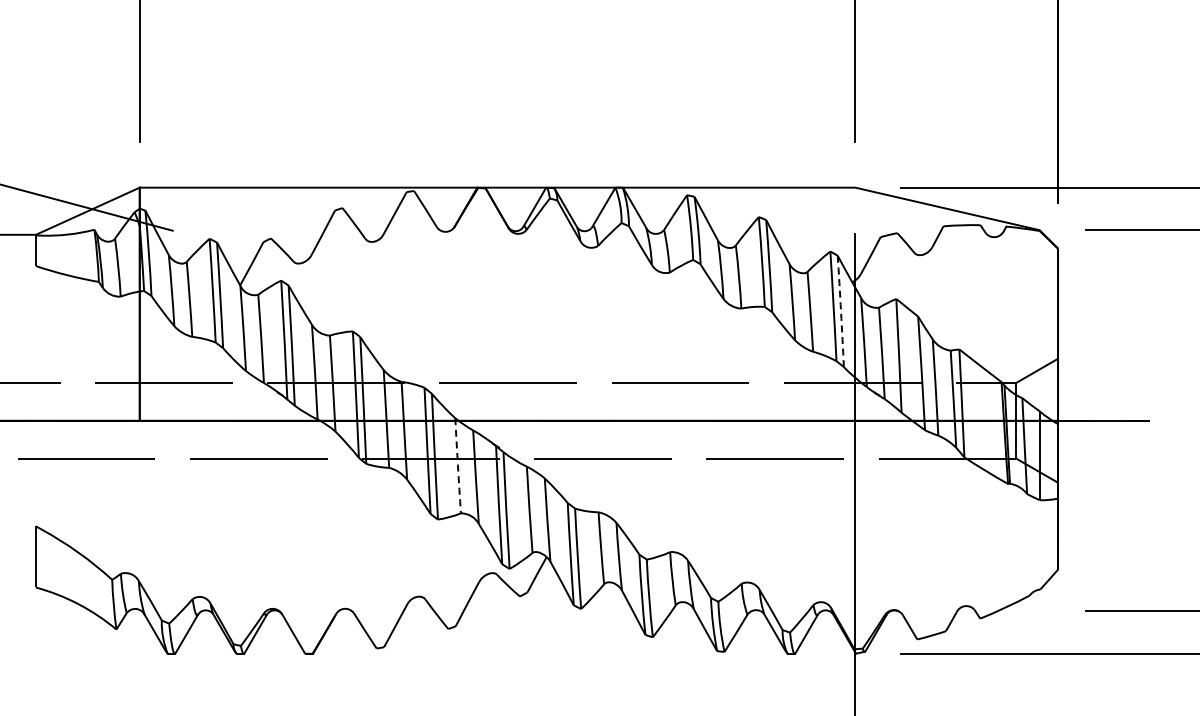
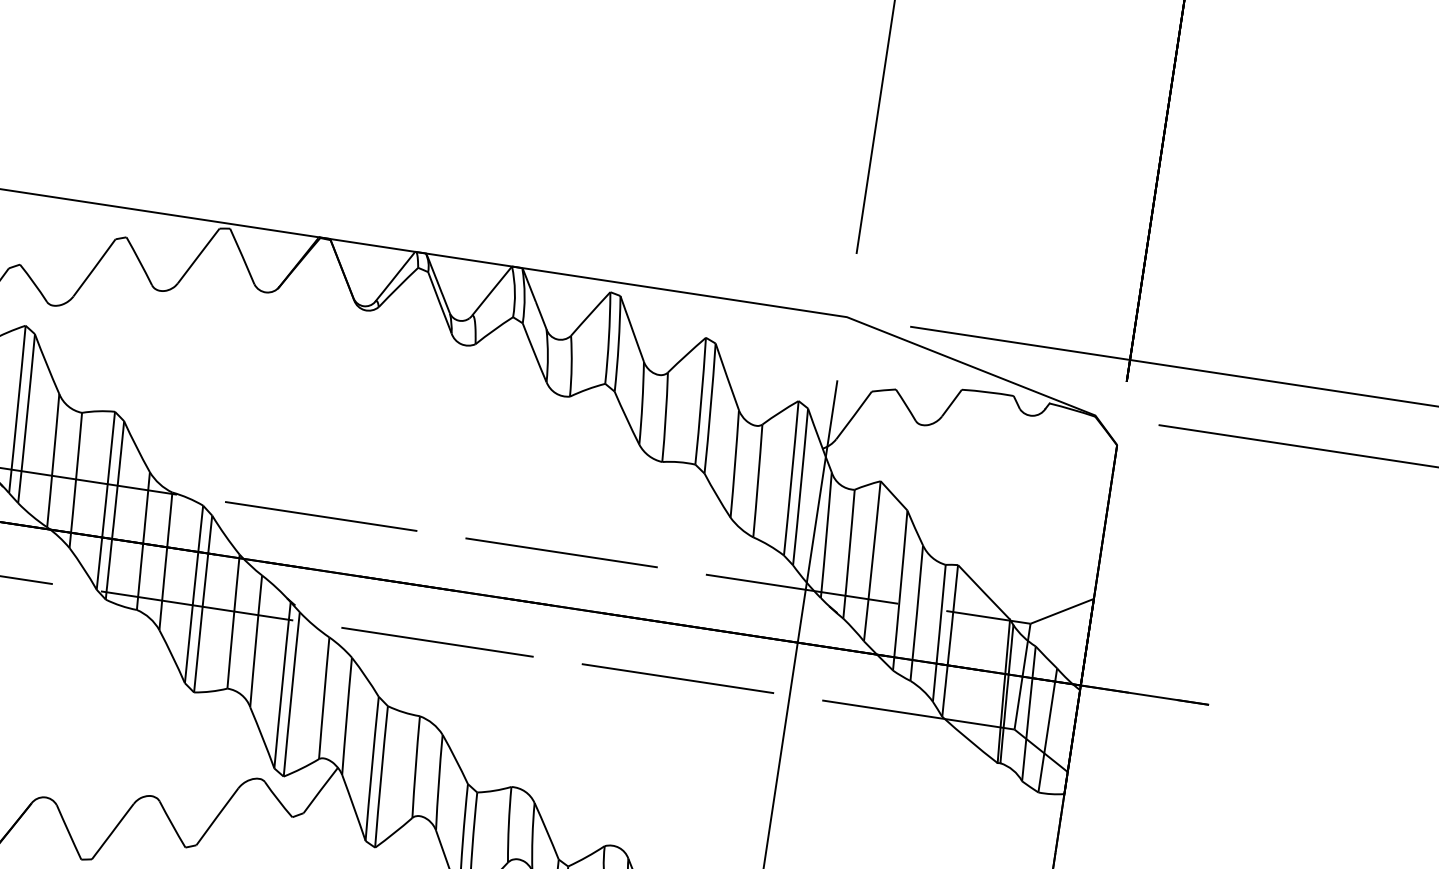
arc: (841, 311) -> (801, 487), dashed -> solid
arc: (457, 465) -> (232, 621), dashed -> solid

